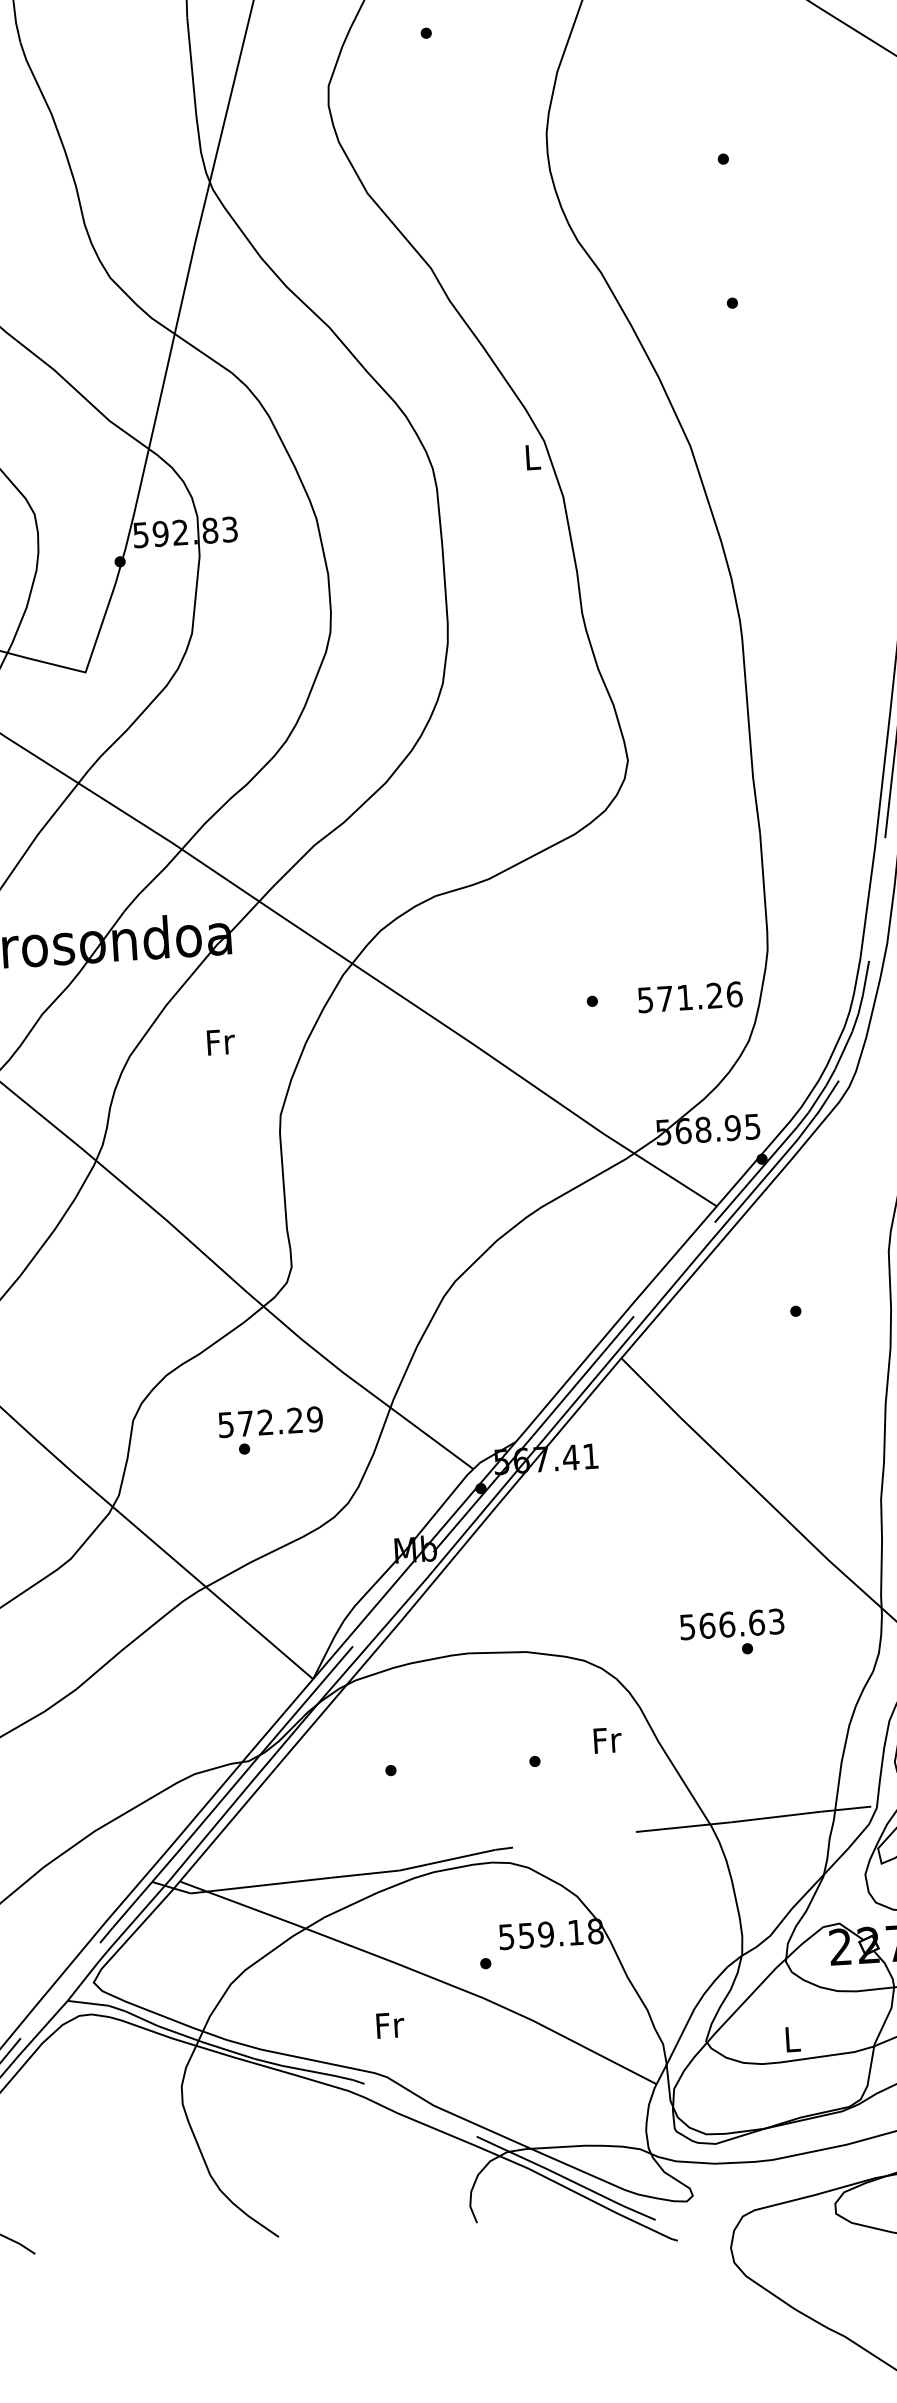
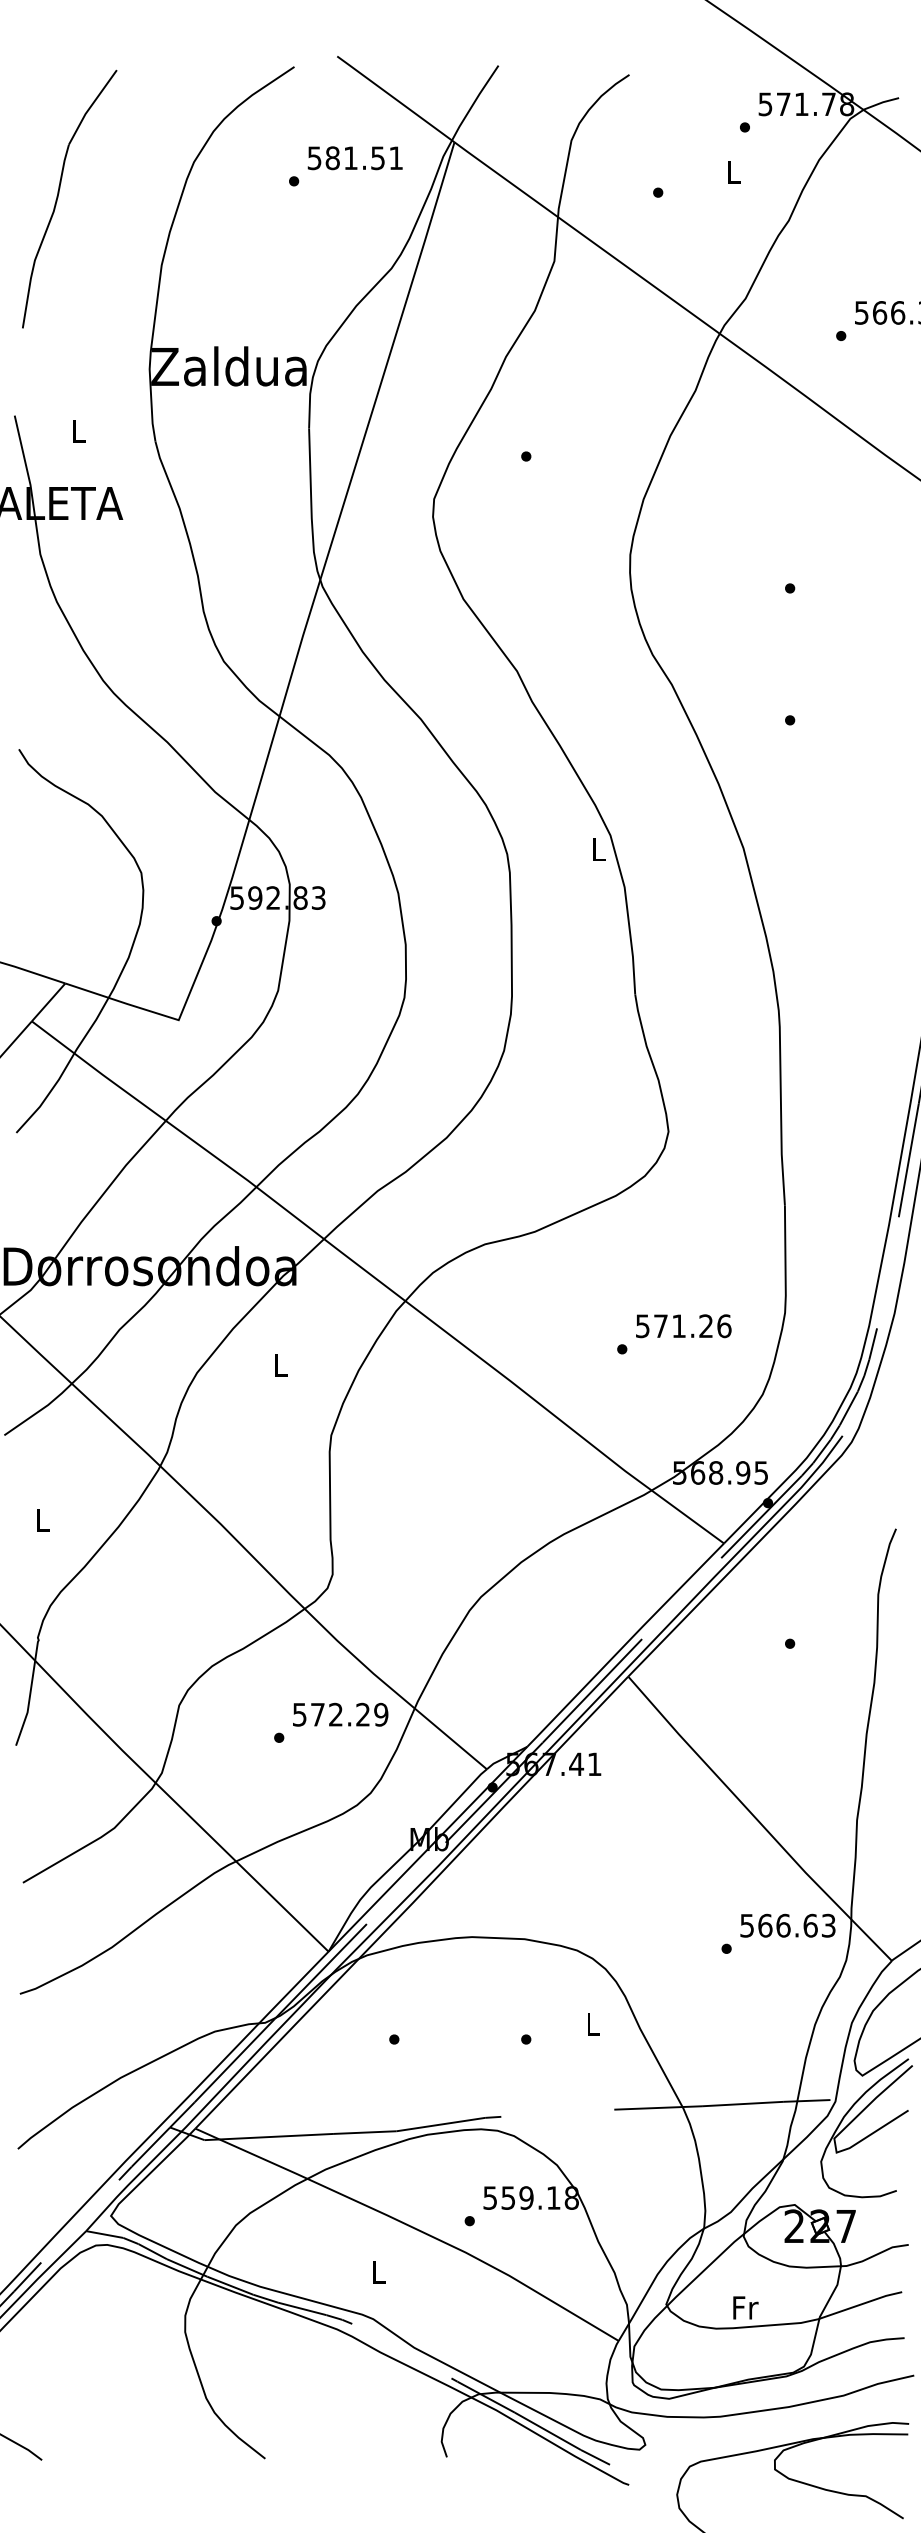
text: (689, 997) -> (683, 1326), moved
text: (220, 1041) -> (280, 1364), Fr -> L
text: (270, 1421) -> (340, 1714), moved
text: (731, 1624) -> (787, 1925), moved
text: (607, 1740) -> (593, 2024), Fr -> L
text: (389, 2024) -> (378, 2271), Fr -> L
text: (792, 2038) -> (745, 2307), L -> Fr

